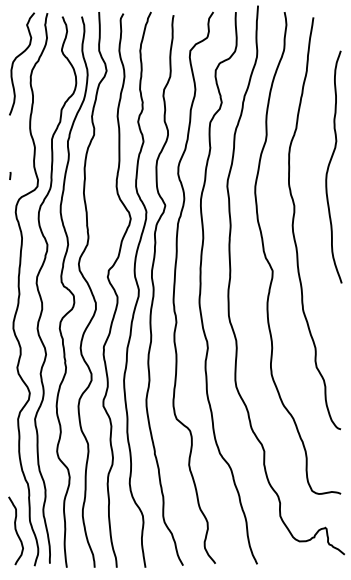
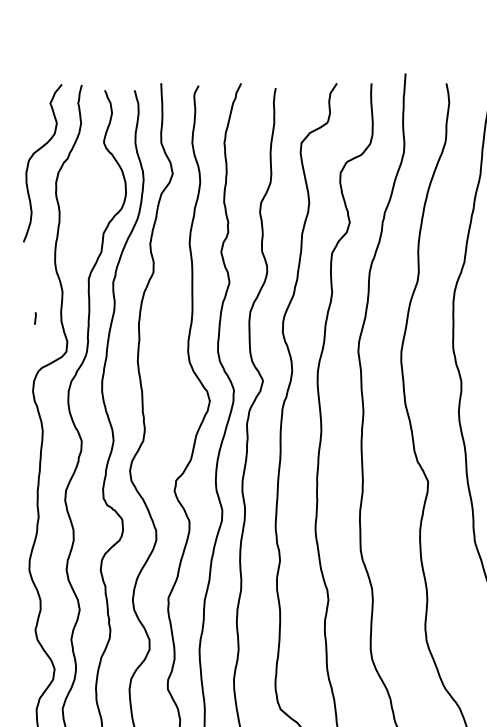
line: (10, 175) -> (35, 317), moved

